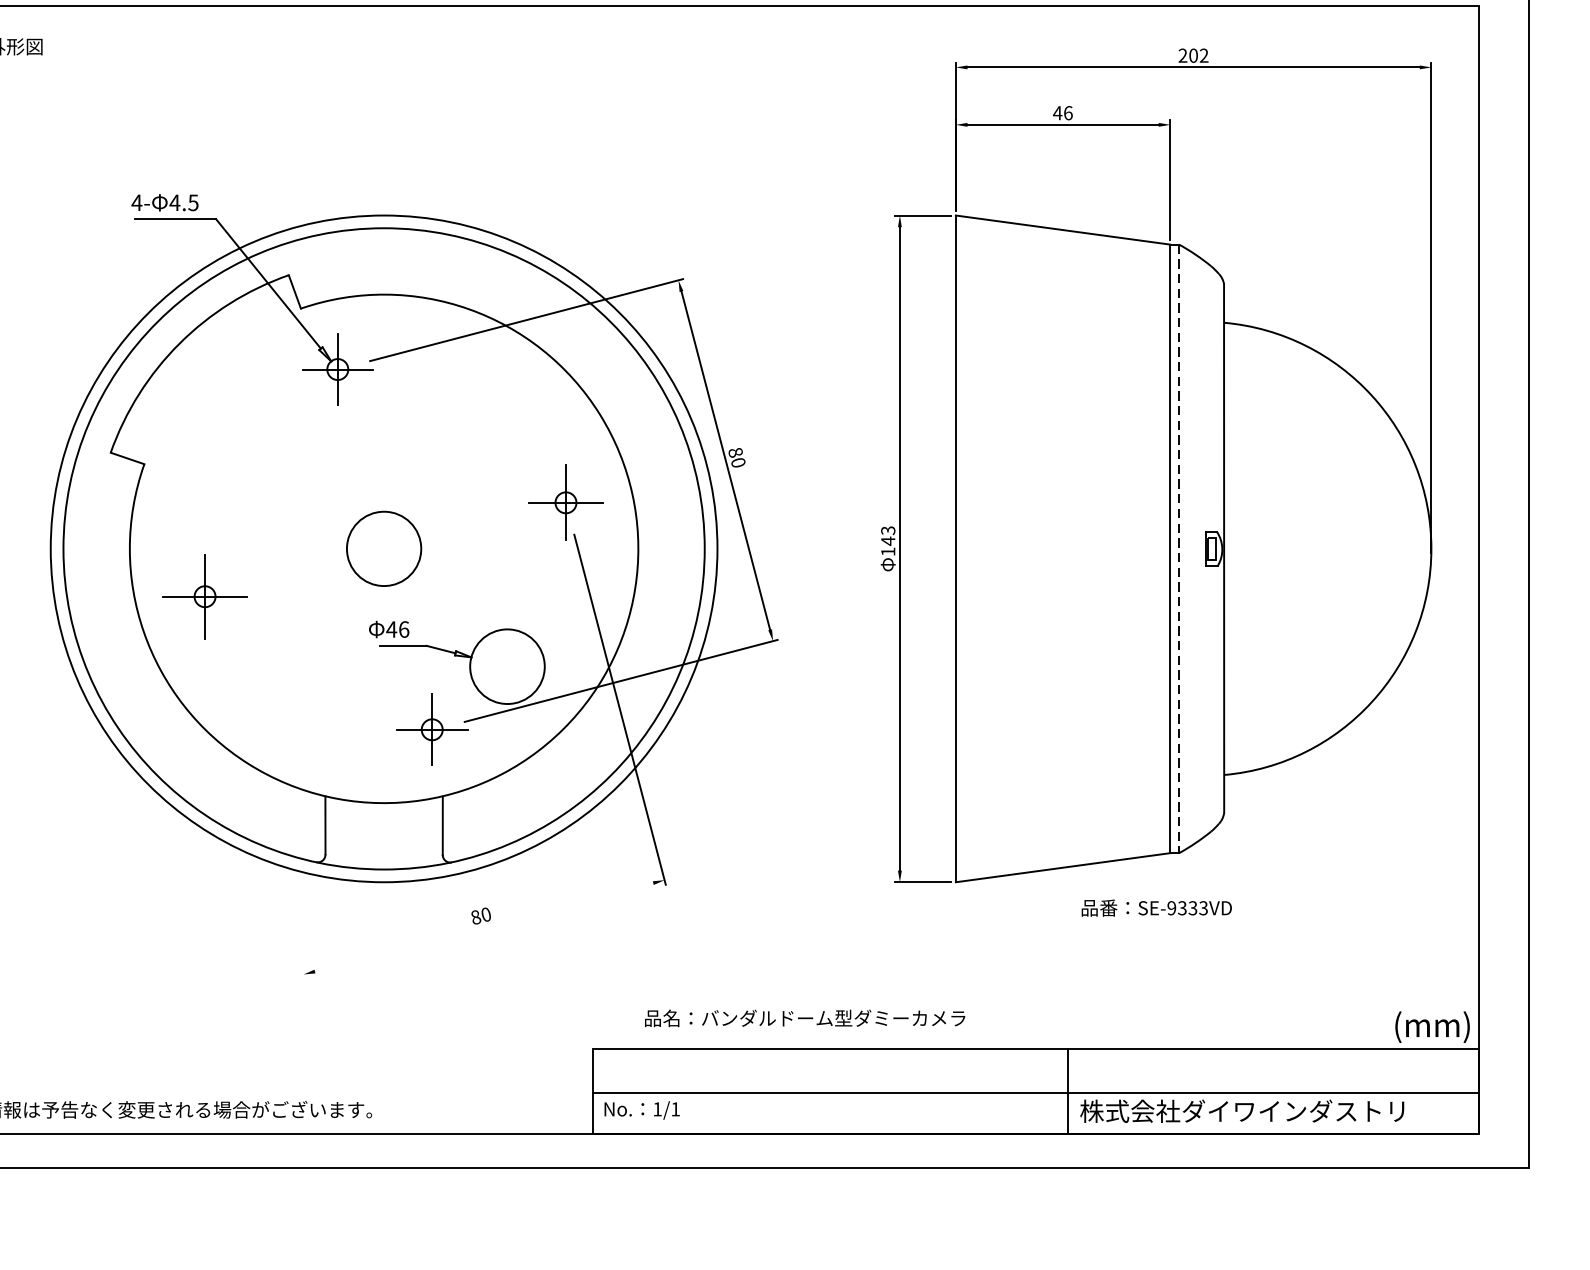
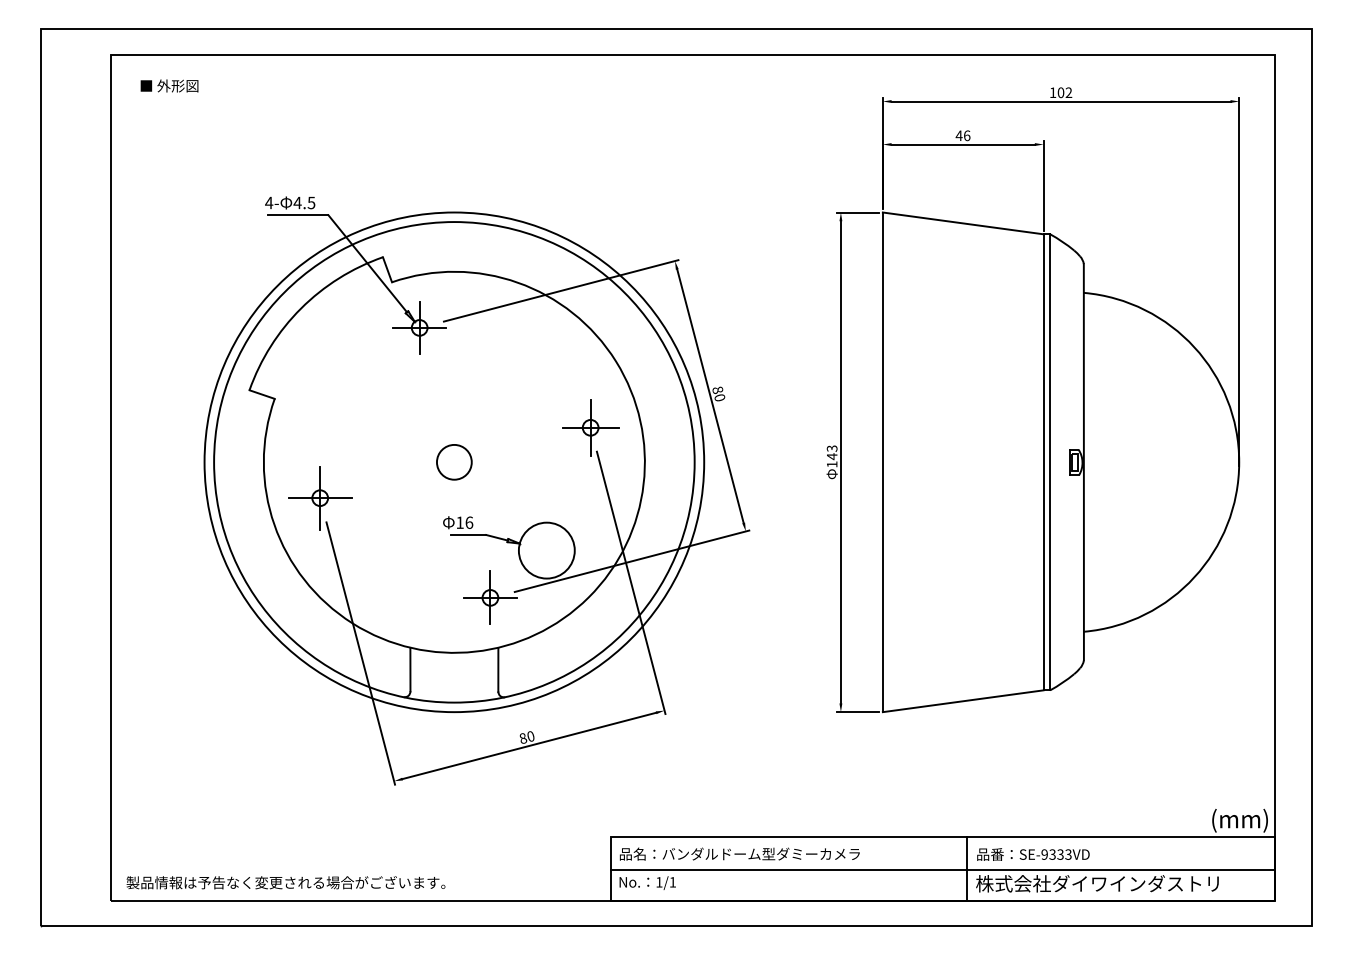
text: (1182, 55) -> (1052, 92), 202 -> 102
circle: (382, 547) -> (453, 461), size x0.62
line: (1179, 549) -> (1050, 462), dashed -> solid
text: (392, 629) -> (460, 522), 46 -> 16
line: (258, 803) -> (360, 653), added
text: (1156, 908) -> (1033, 854), moved
line: (484, 926) -> (529, 745), added
text: (804, 1017) -> (739, 853), moved

